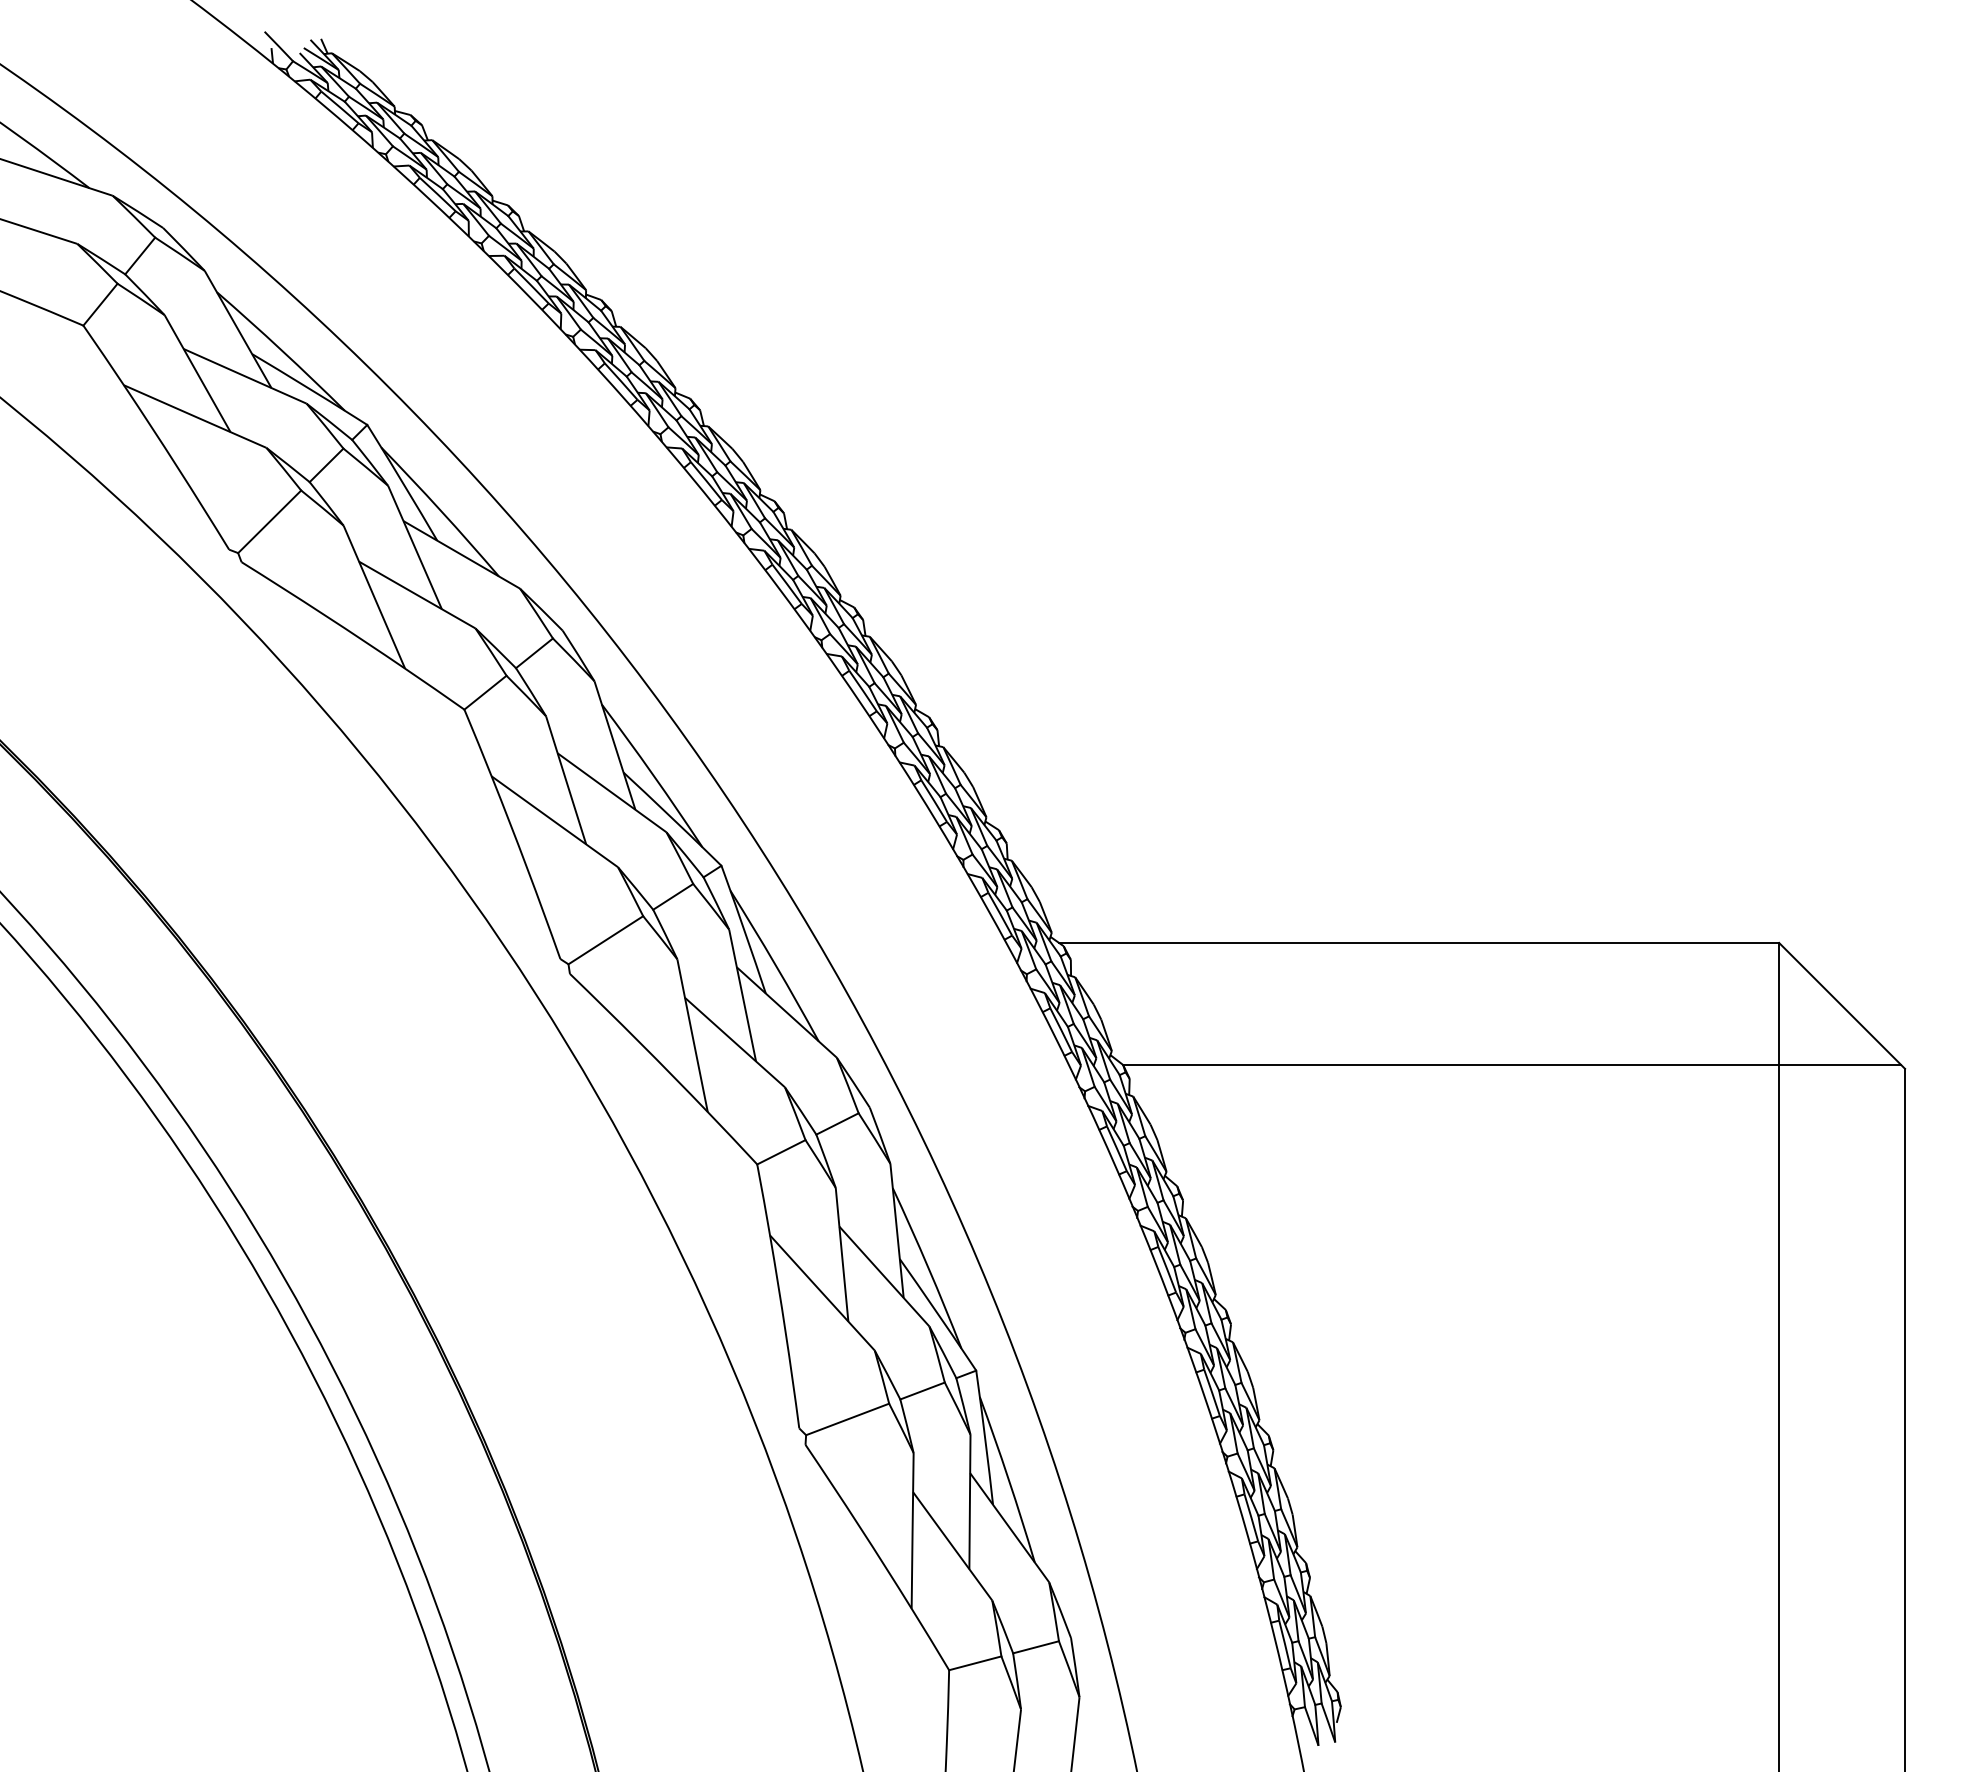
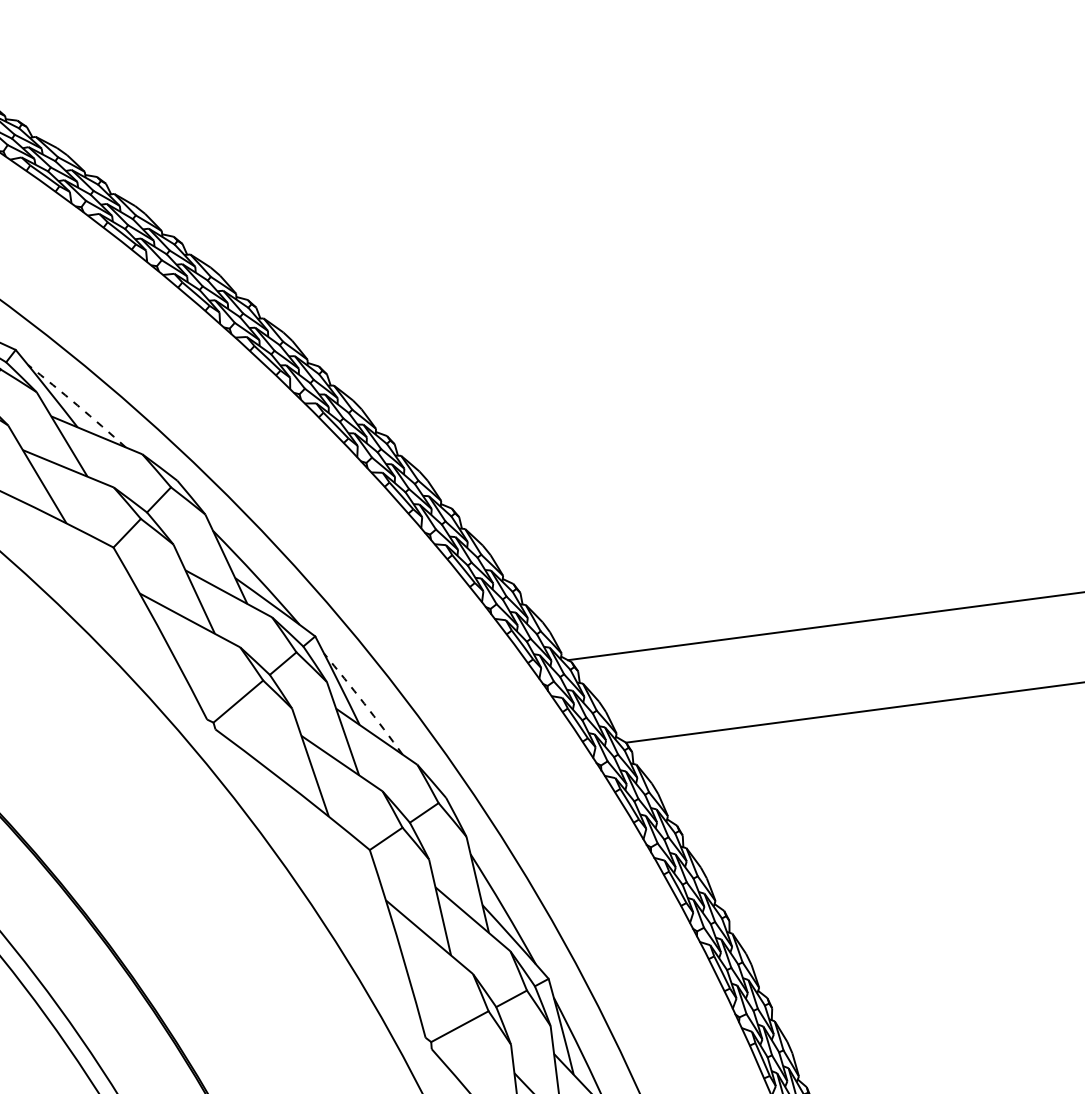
arc: (441, 511) -> (77, 405), solid -> dashed
arc: (775, 965) -> (364, 703), solid -> dashed

